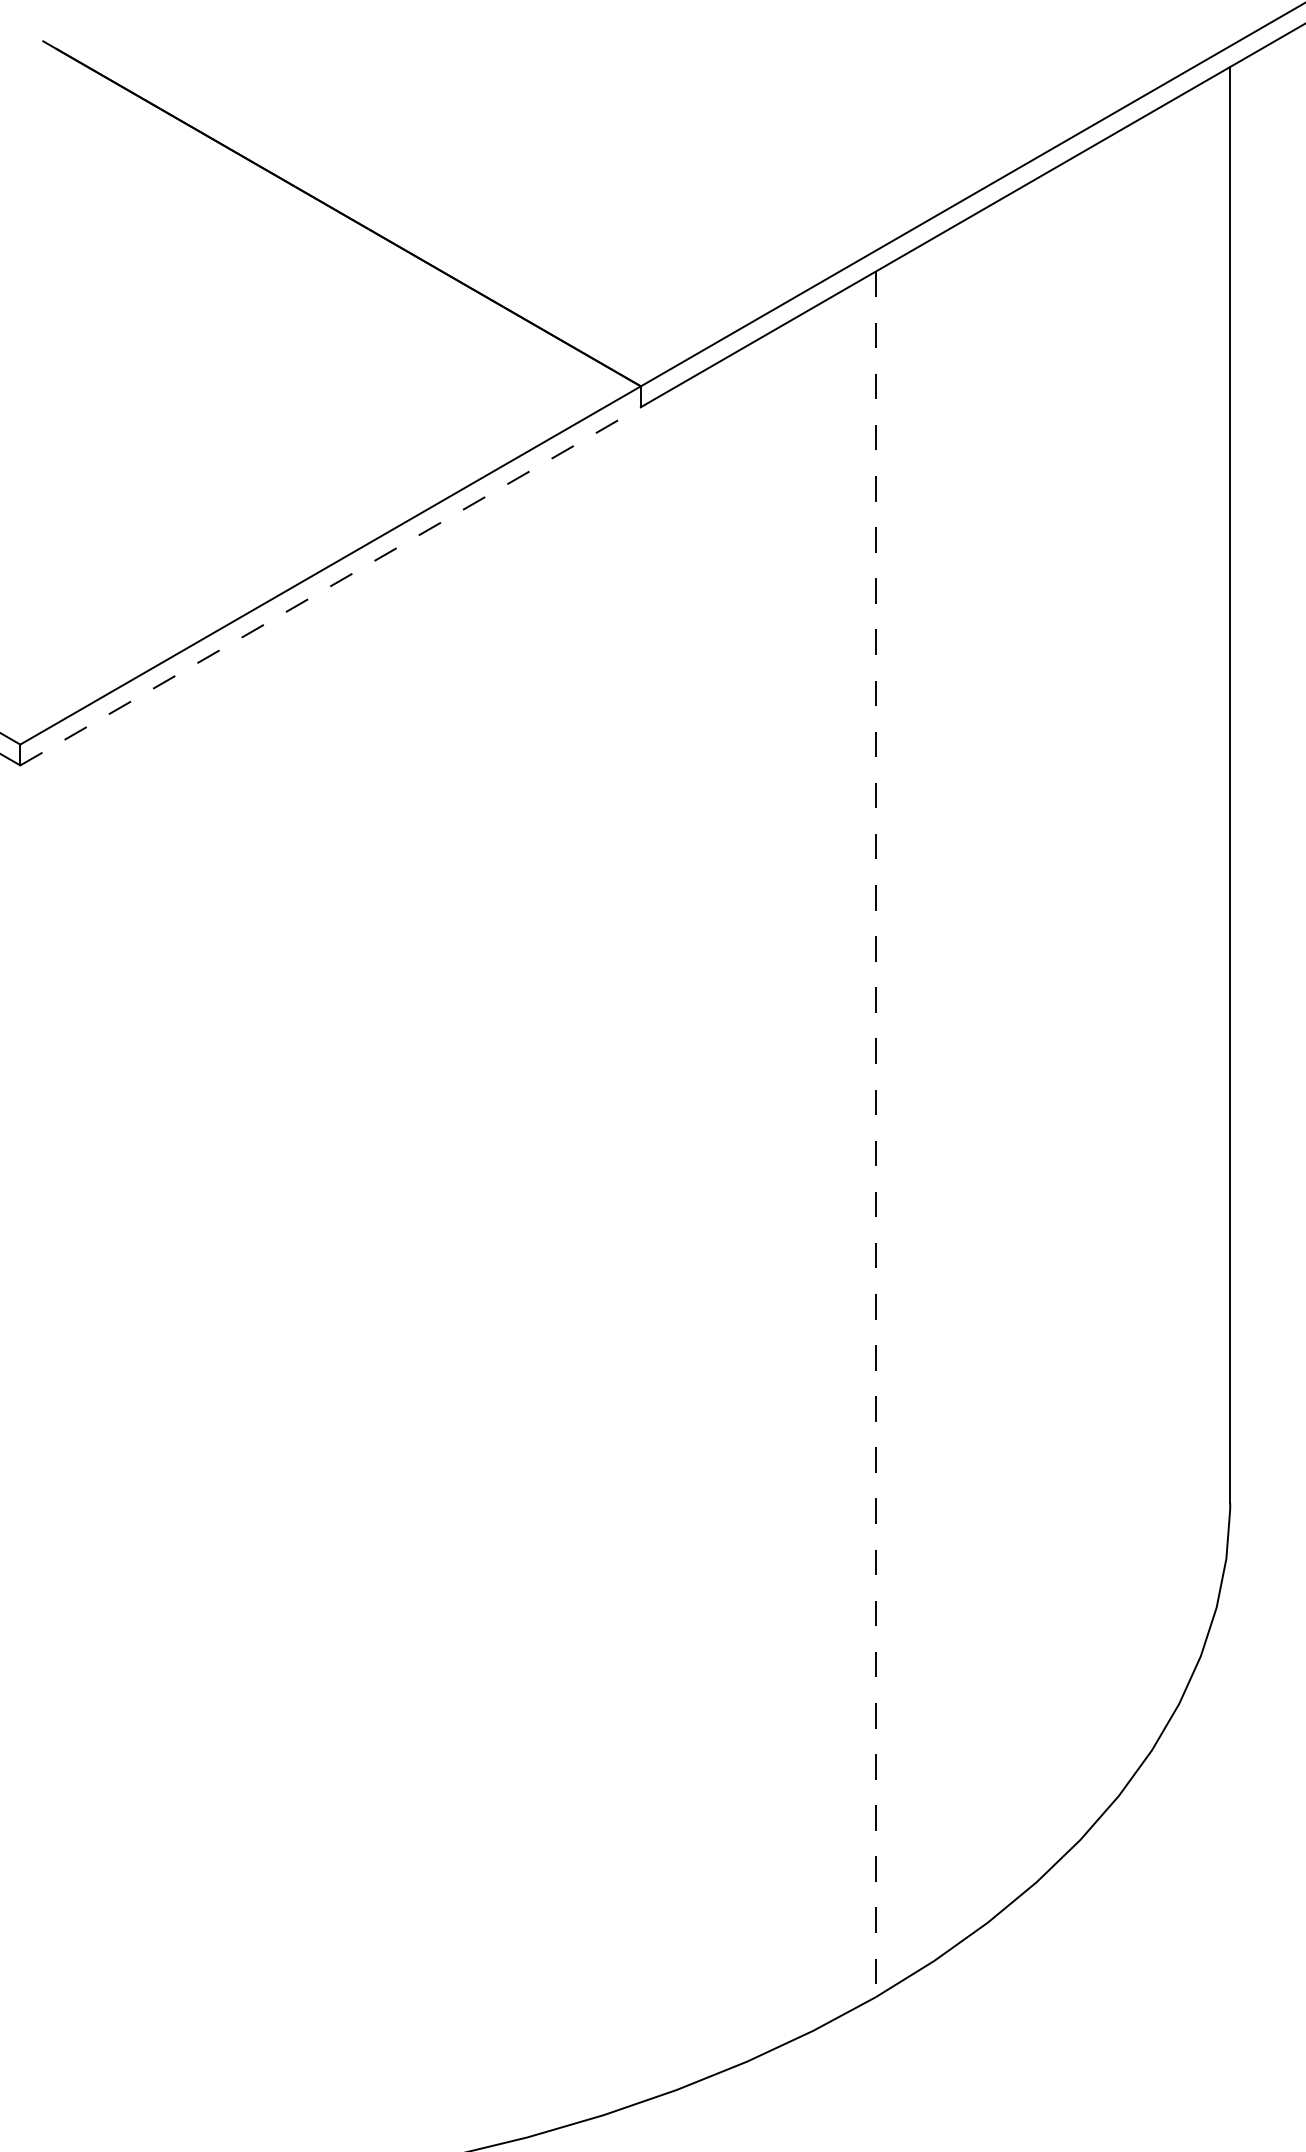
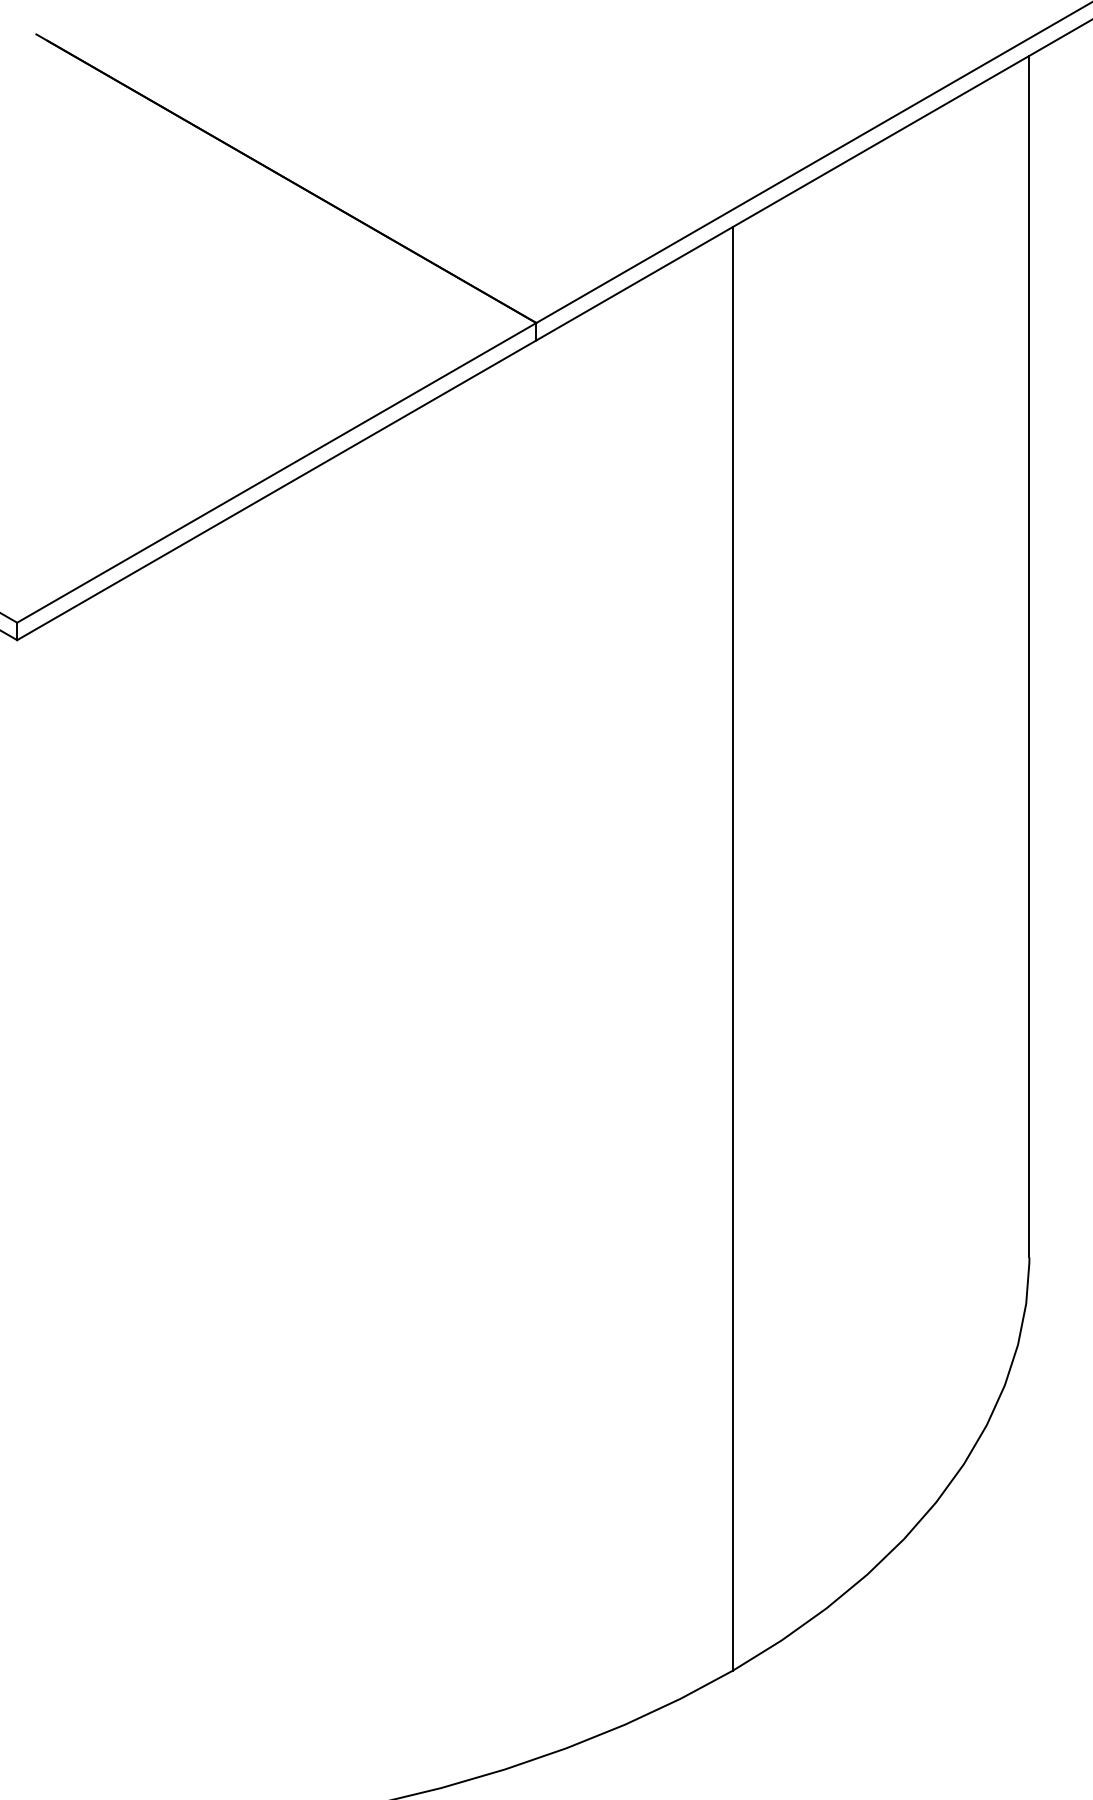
line: (330, 586) -> (276, 490), dashed -> solid
line: (875, 1133) -> (732, 948), dashed -> solid

